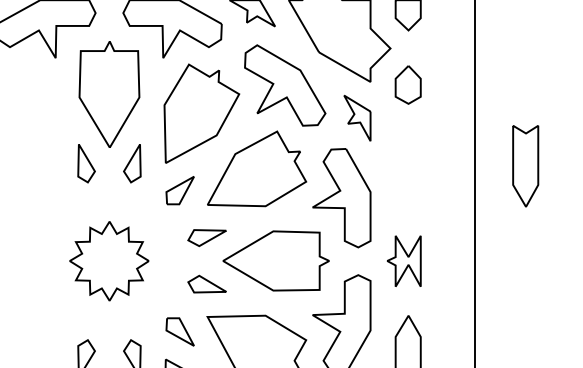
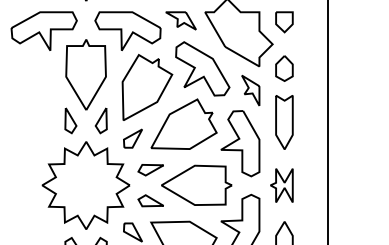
part: (525, 166) -> (284, 122), moved
part: (108, 261) -> (85, 185), size x1.67

